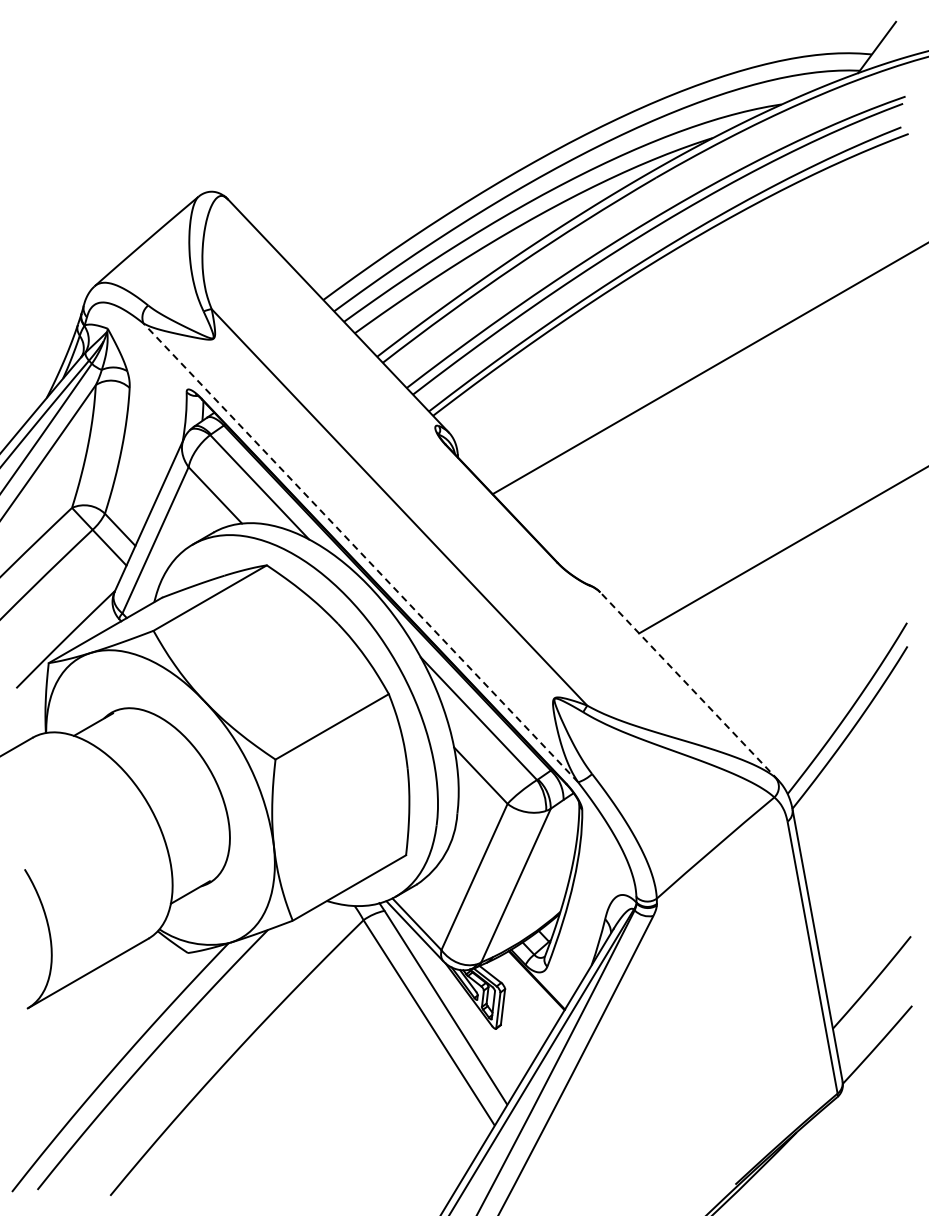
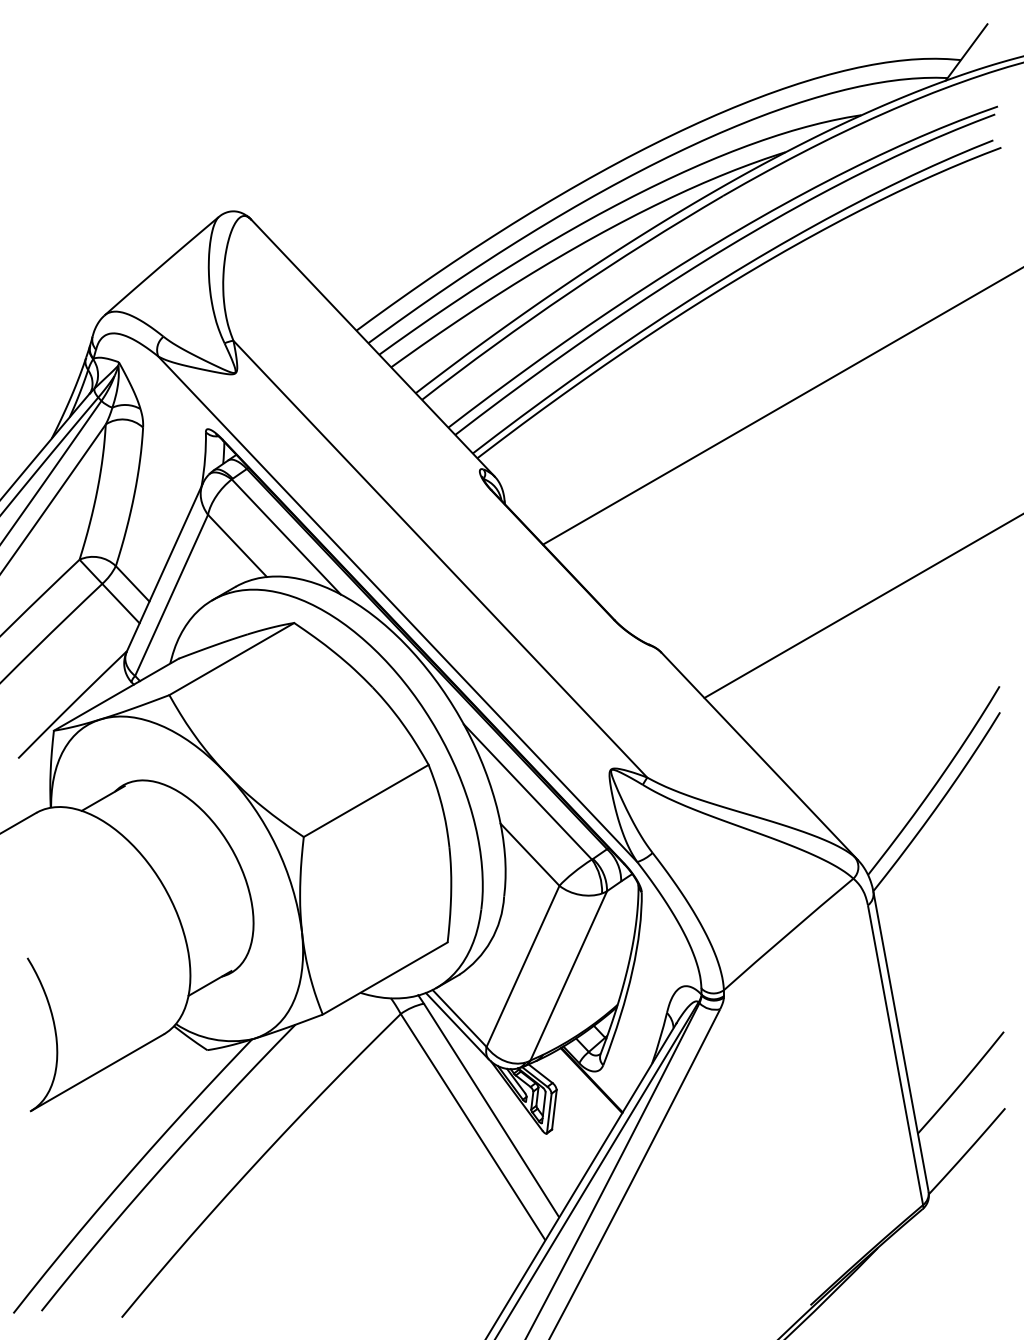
line: (360, 552) -> (397, 608), dashed -> solid
line: (689, 686) -> (759, 756), dashed -> solid

